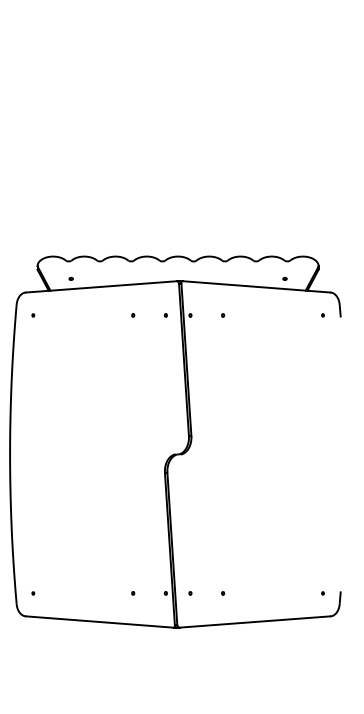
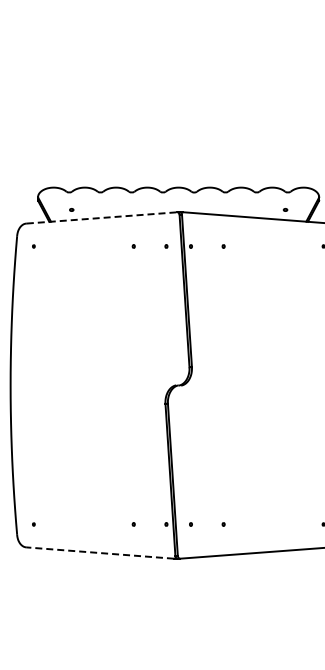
line: (101, 286) -> (102, 217), solid -> dashed
line: (99, 622) -> (100, 553), solid -> dashed

